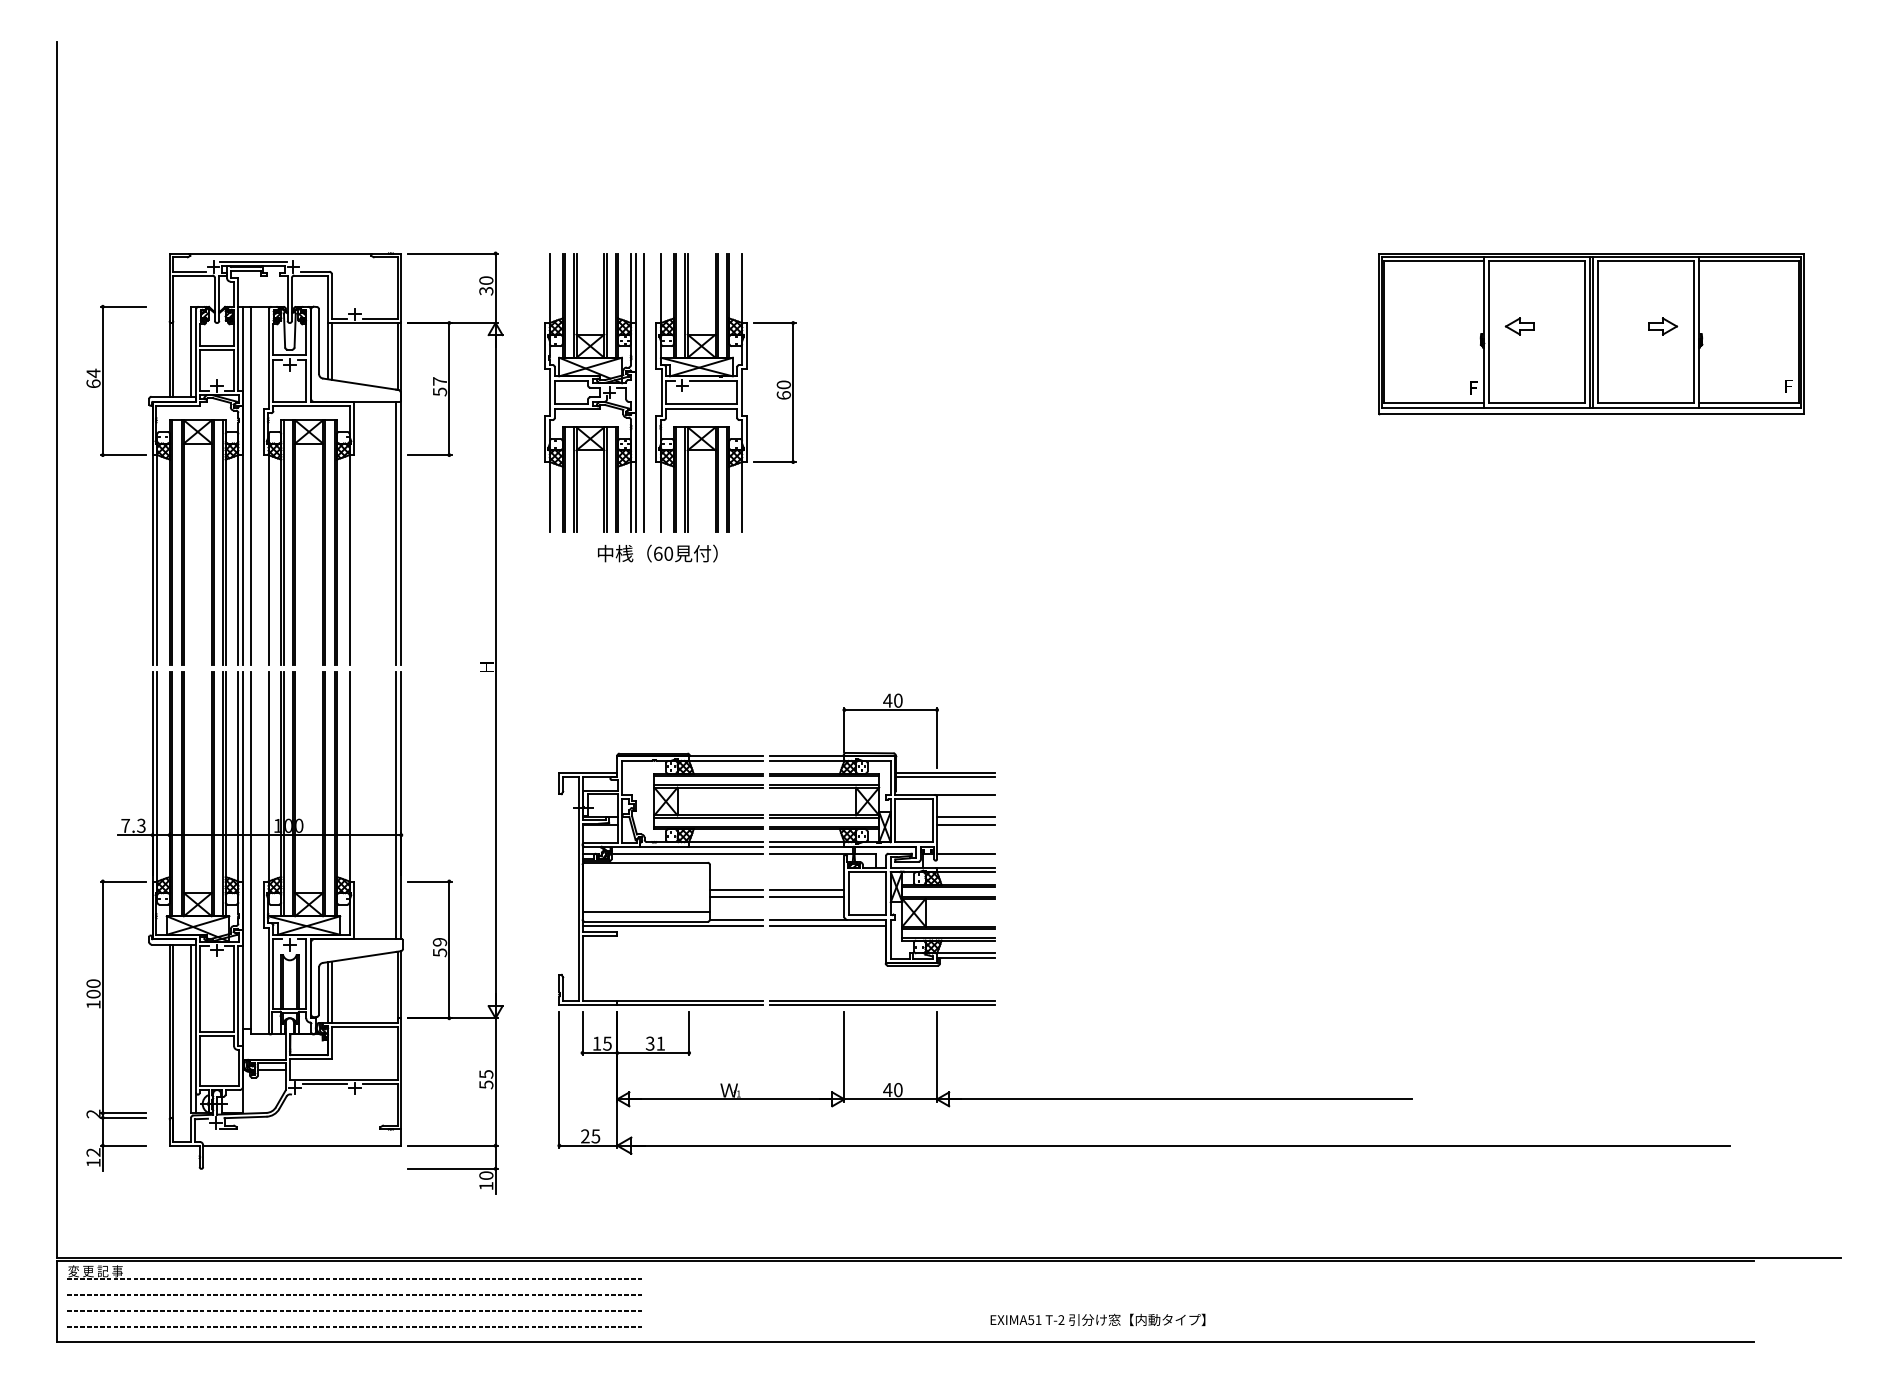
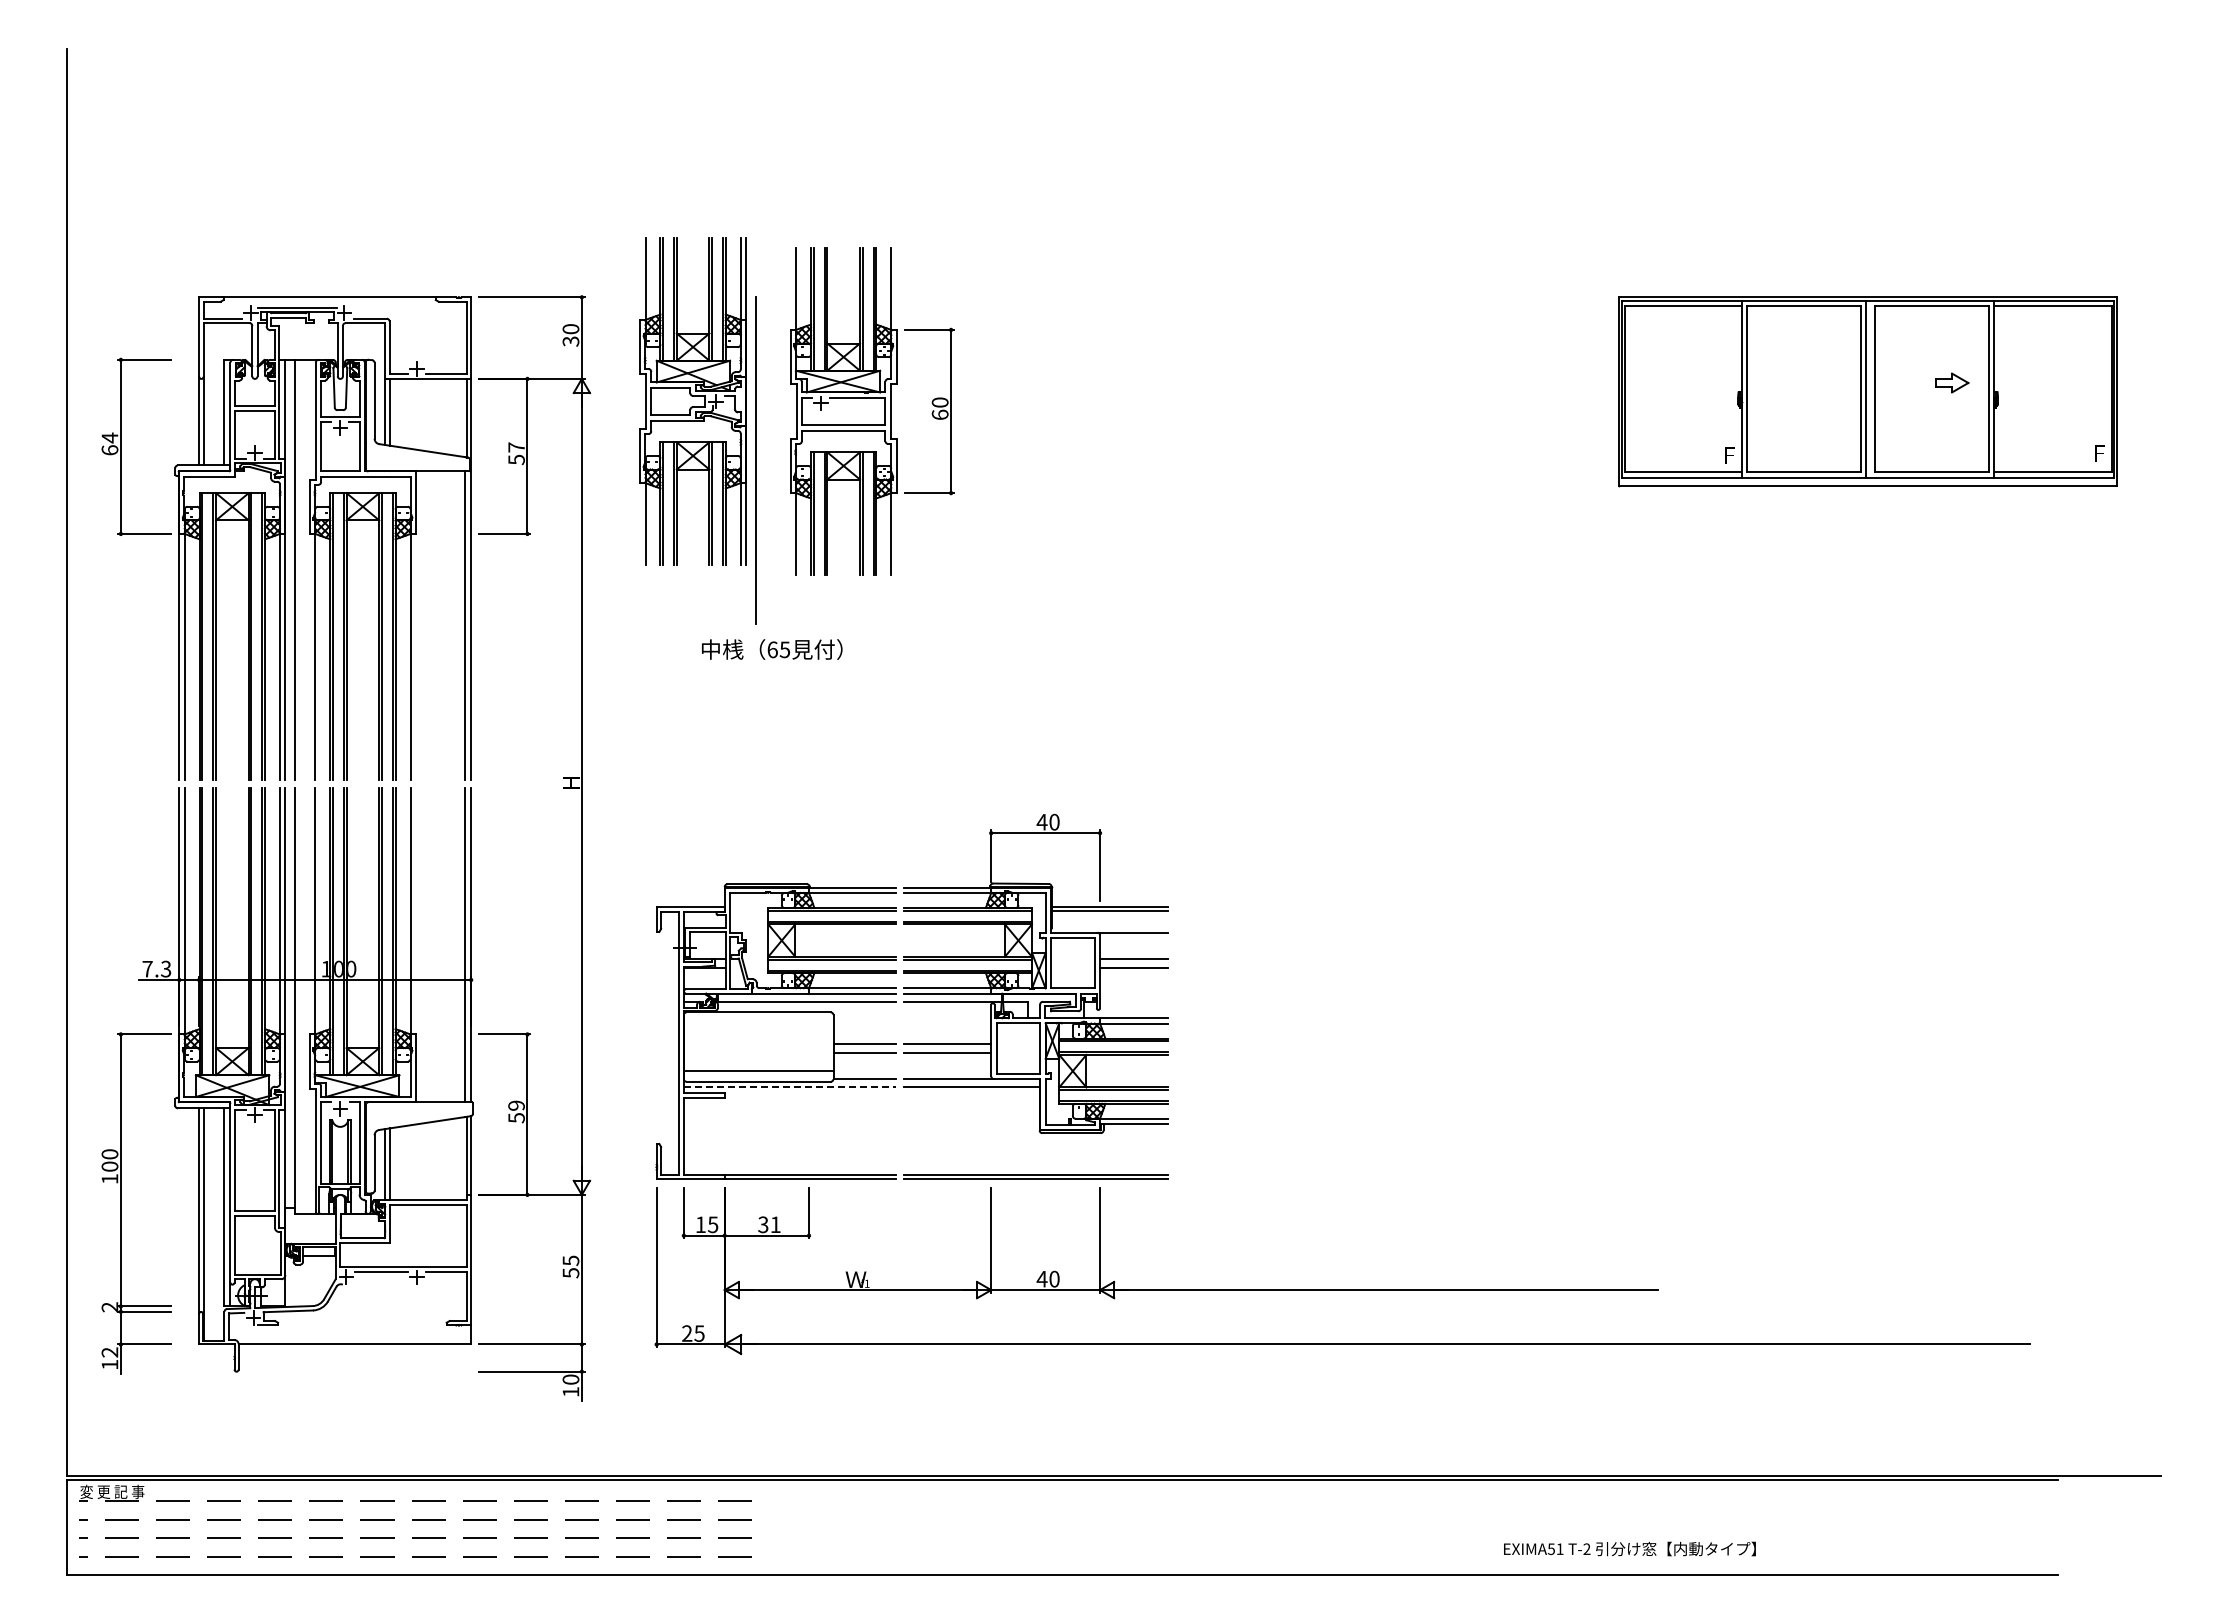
part: (1519, 326) -> (1783, 382), removed
line: (1592, 332) -> (1869, 389), removed
part: (589, 392) -> (692, 401), moved
part: (726, 392) -> (872, 411), moved
text: (668, 553) -> (784, 649), 60 -> 65
line: (966, 853) -> (1134, 1001), removed
line: (673, 926) -> (790, 1087), solid -> dashed
text: (1097, 1319) -> (1629, 1548), moved

